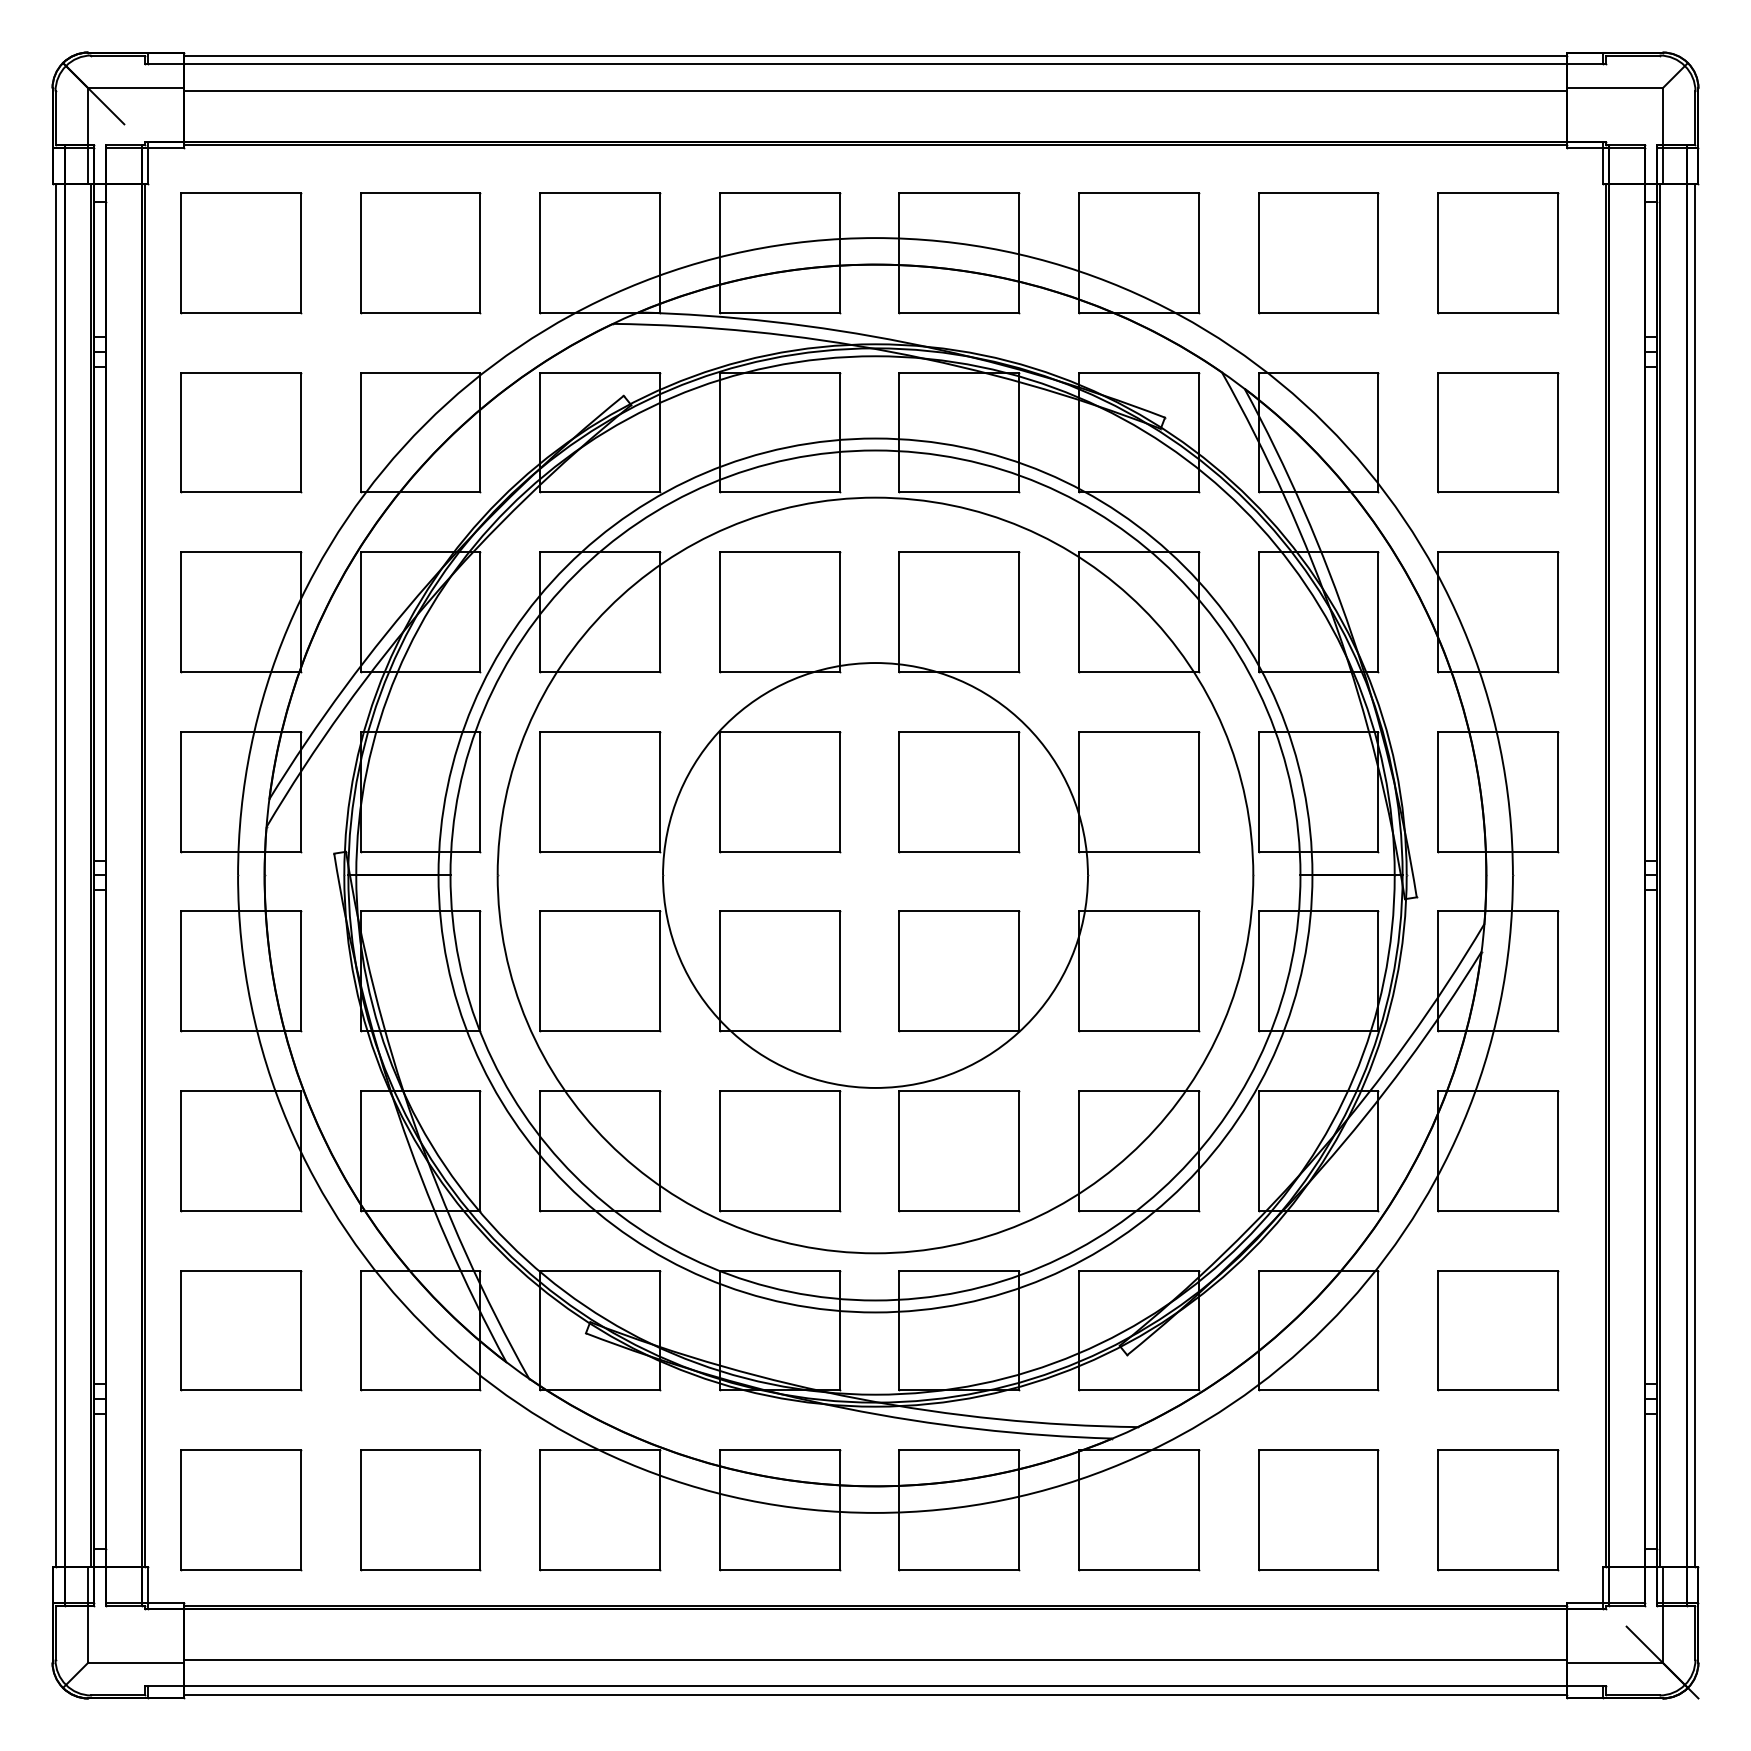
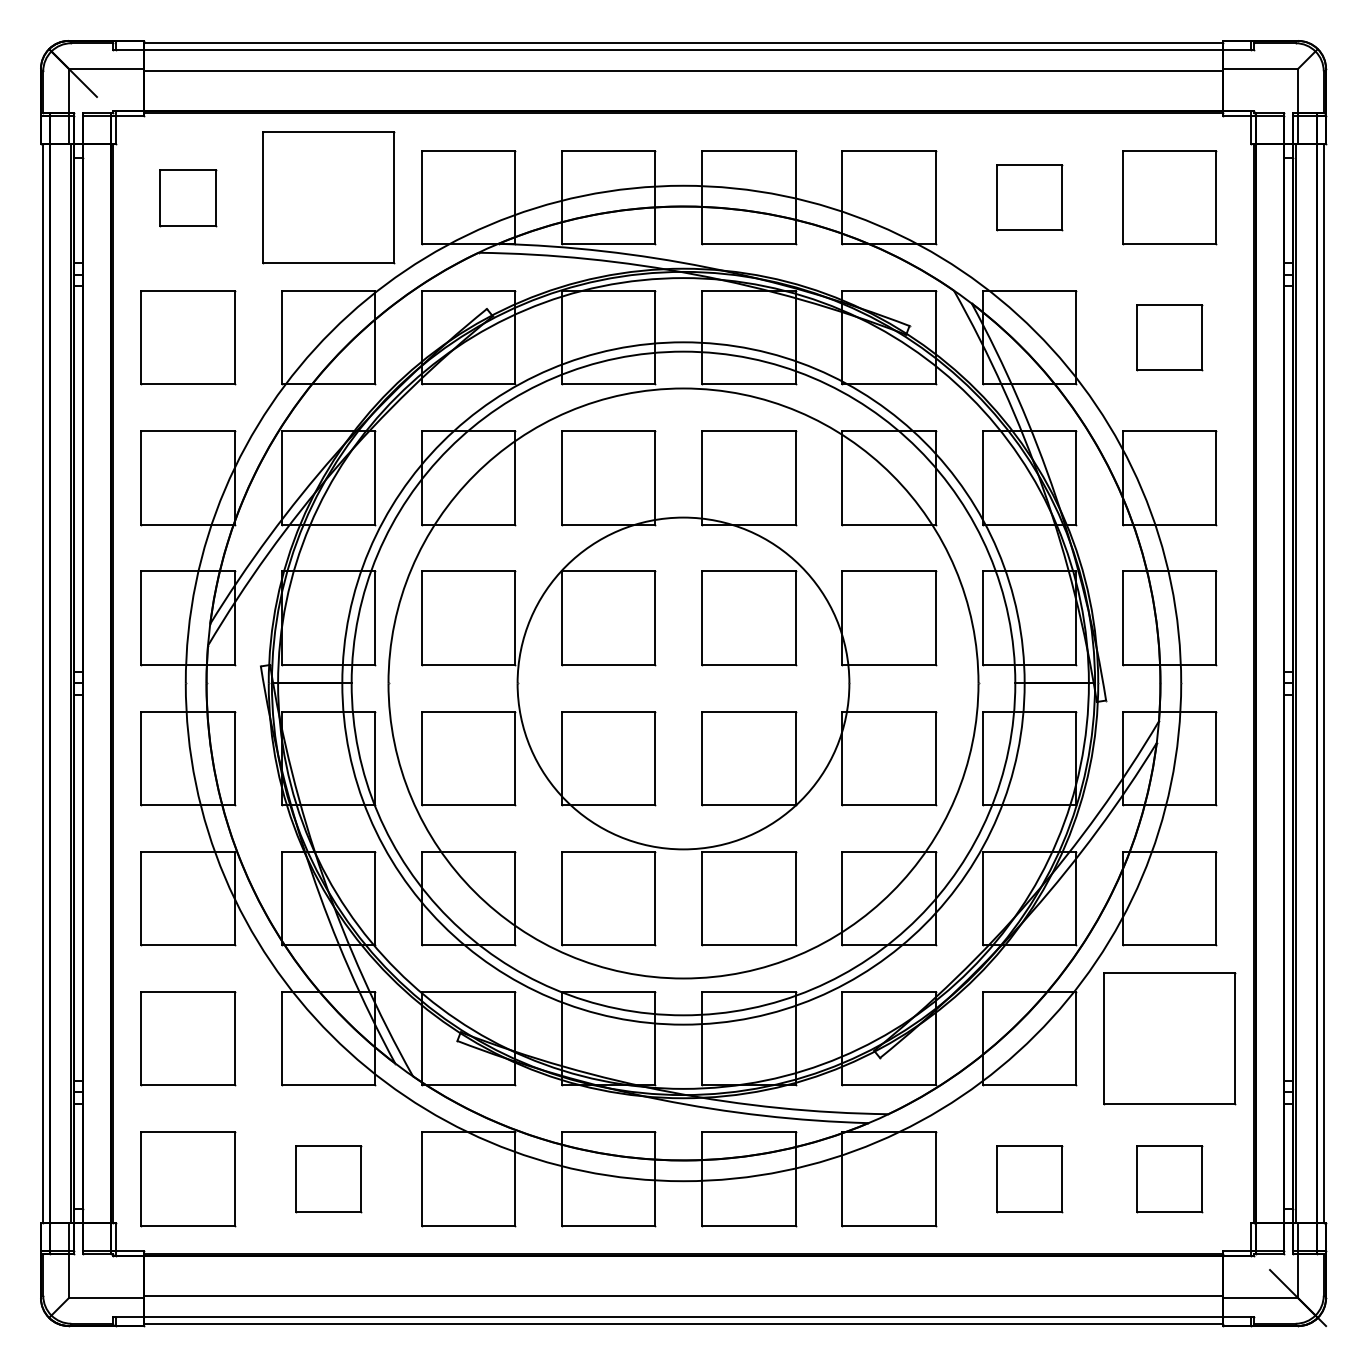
part: (241, 253) -> (188, 197), size x0.6
part: (420, 253) -> (328, 197), size x1.4
part: (1318, 253) -> (1029, 197), size x0.7
part: (1498, 432) -> (1169, 337), size x0.7
part: (1498, 1330) -> (1169, 1038), size x1.4
part: (420, 1510) -> (328, 1179), size x0.7
part: (1318, 1510) -> (1029, 1179), size x0.7
part: (1498, 1510) -> (1169, 1179), size x0.7

